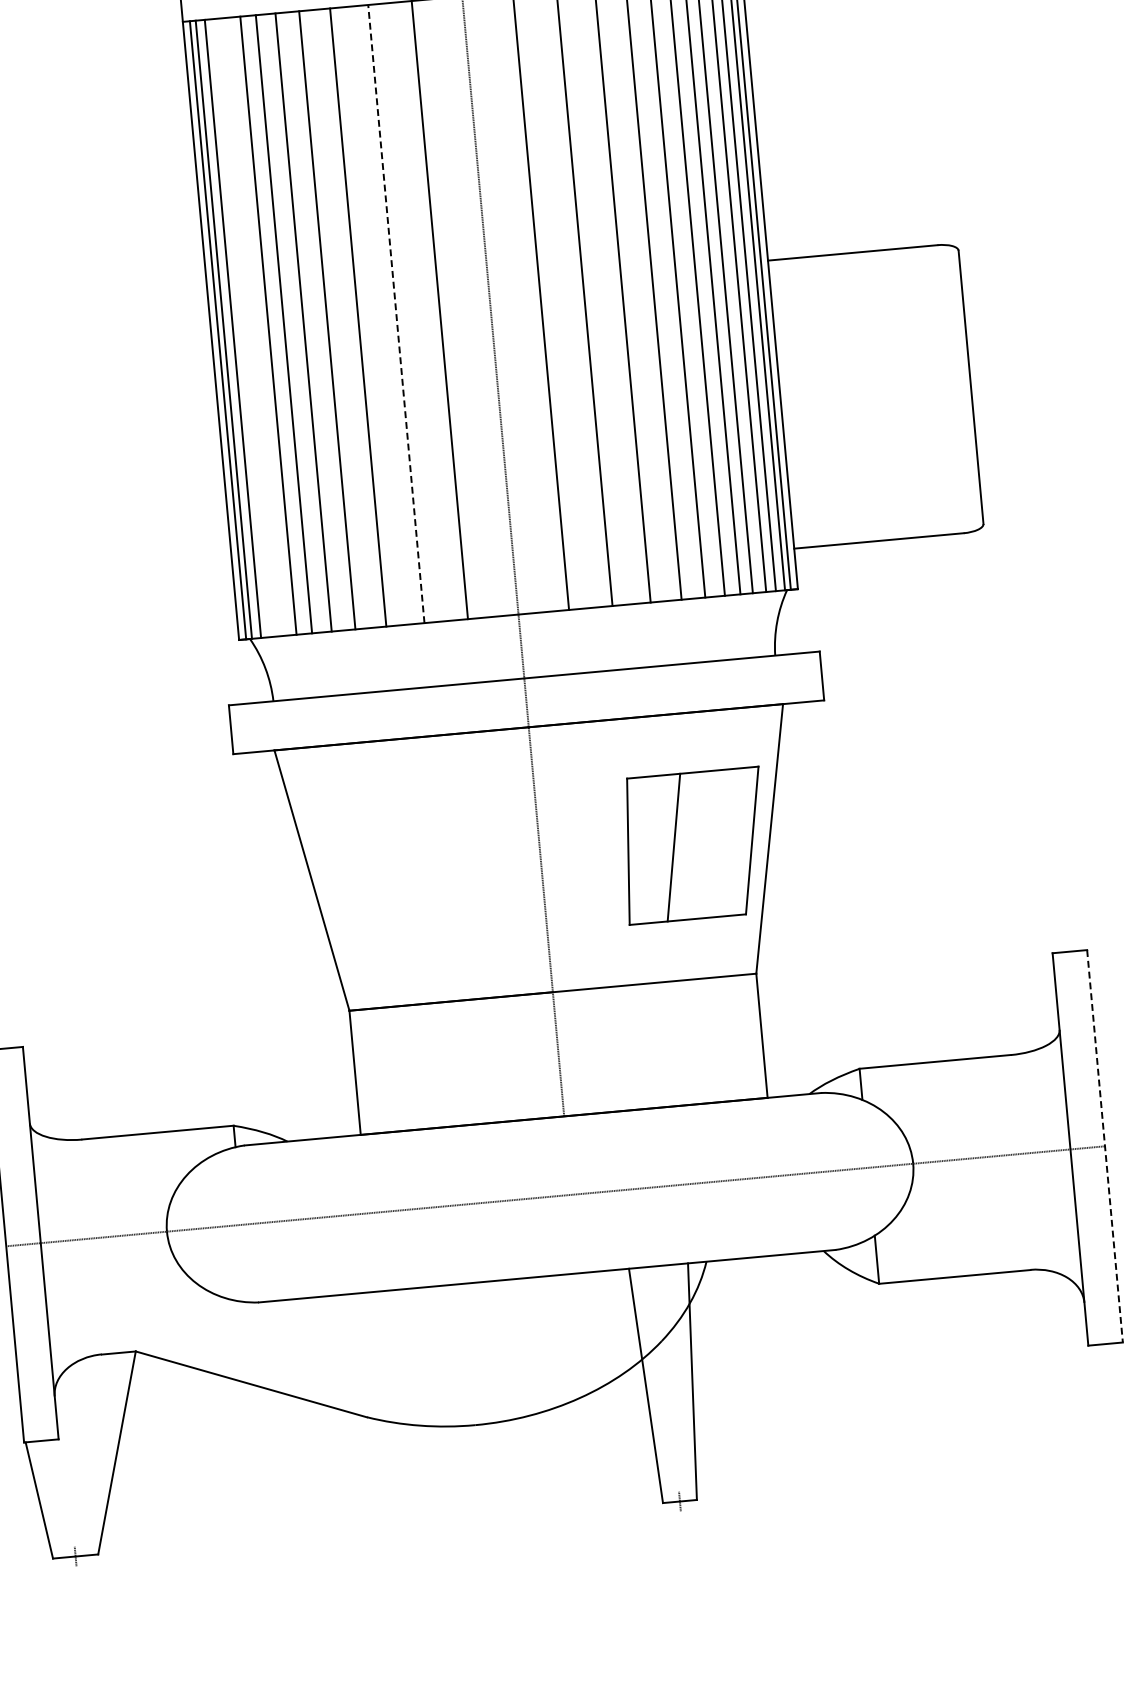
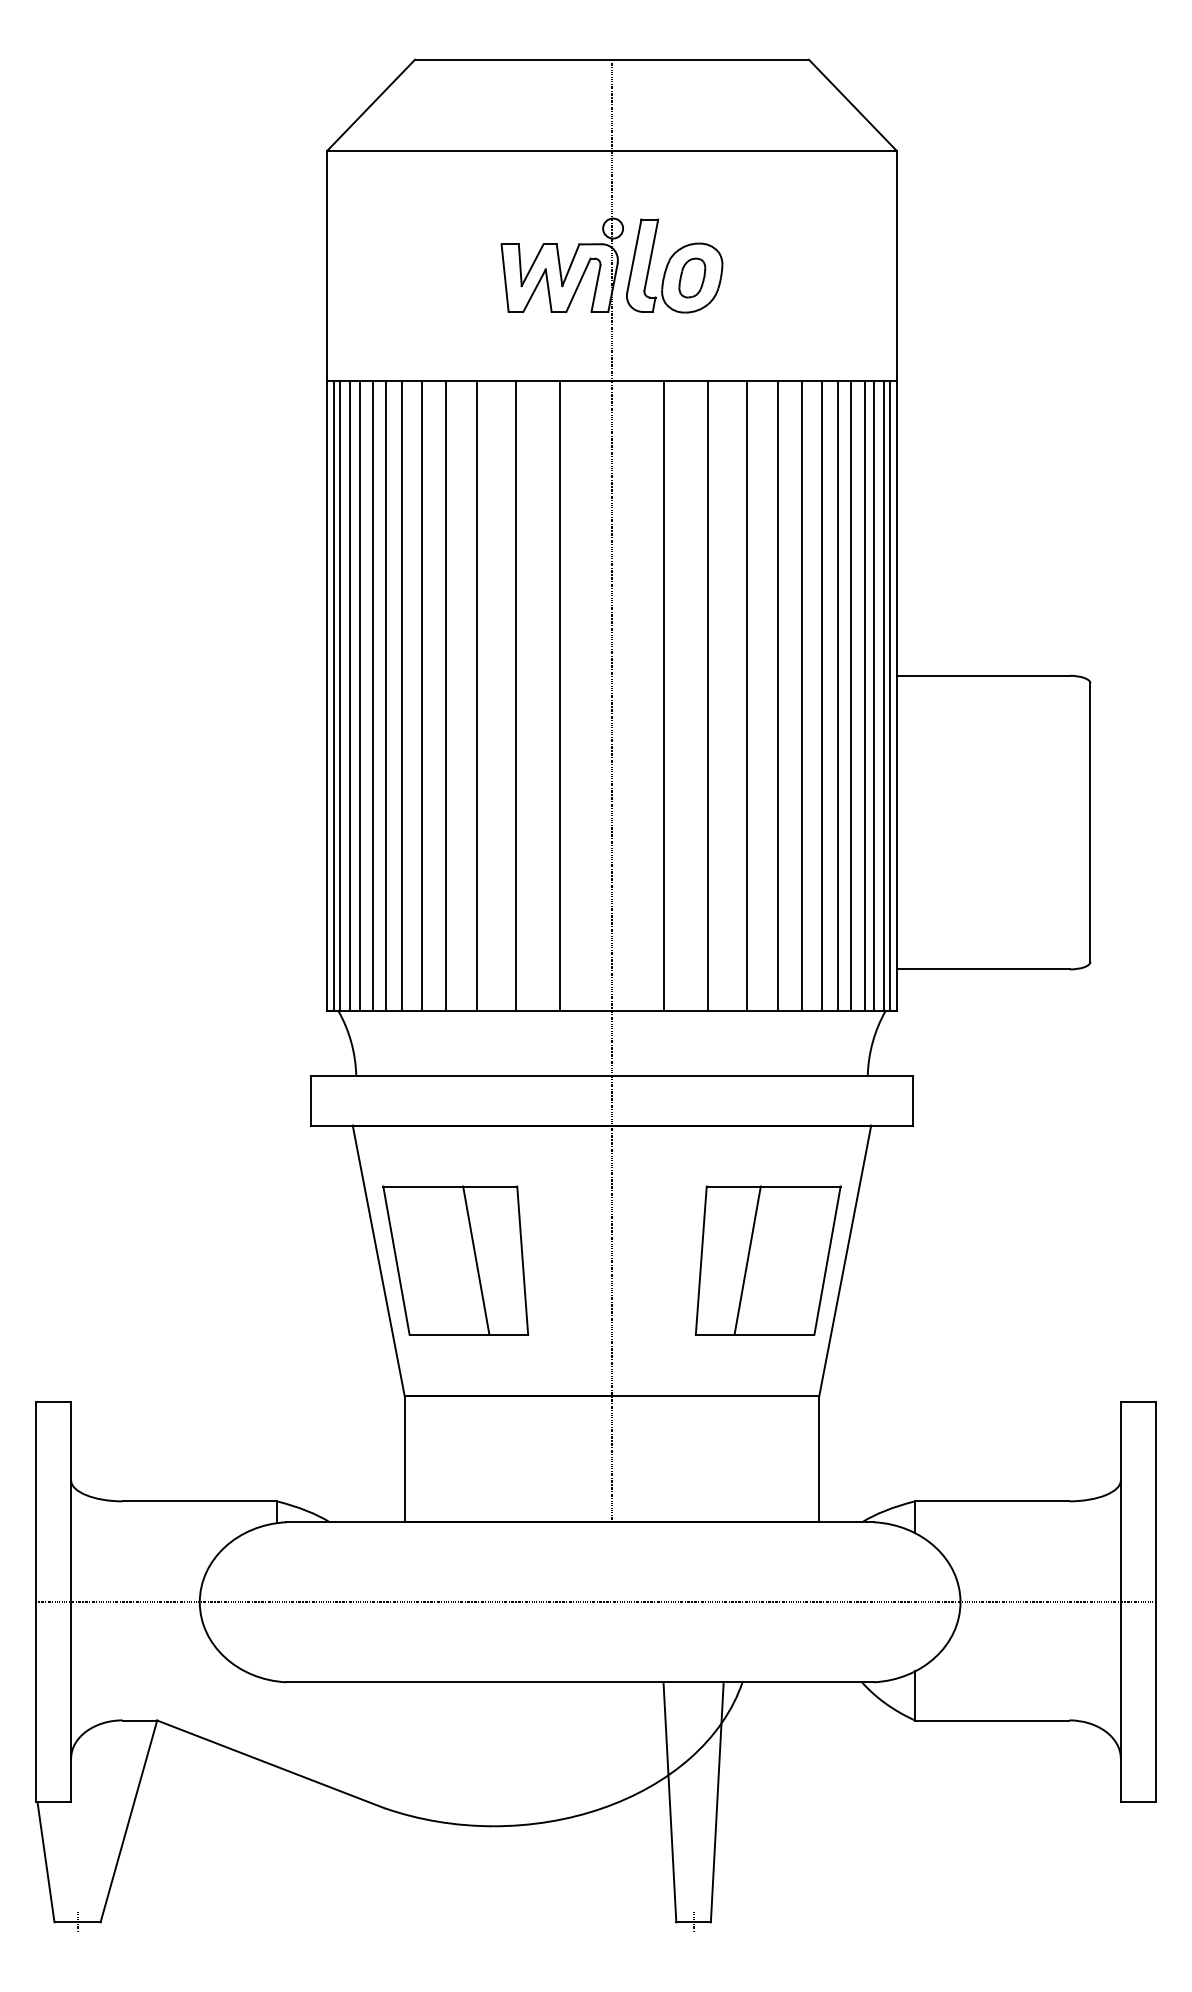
line: (396, 313) -> (516, 695), dashed -> solid
line: (256, 326) -> (373, 695), added
line: (242, 327) -> (359, 695), added
part: (387, 873) -> (455, 1260), added
line: (1105, 1146) -> (1156, 1602), dashed -> solid

